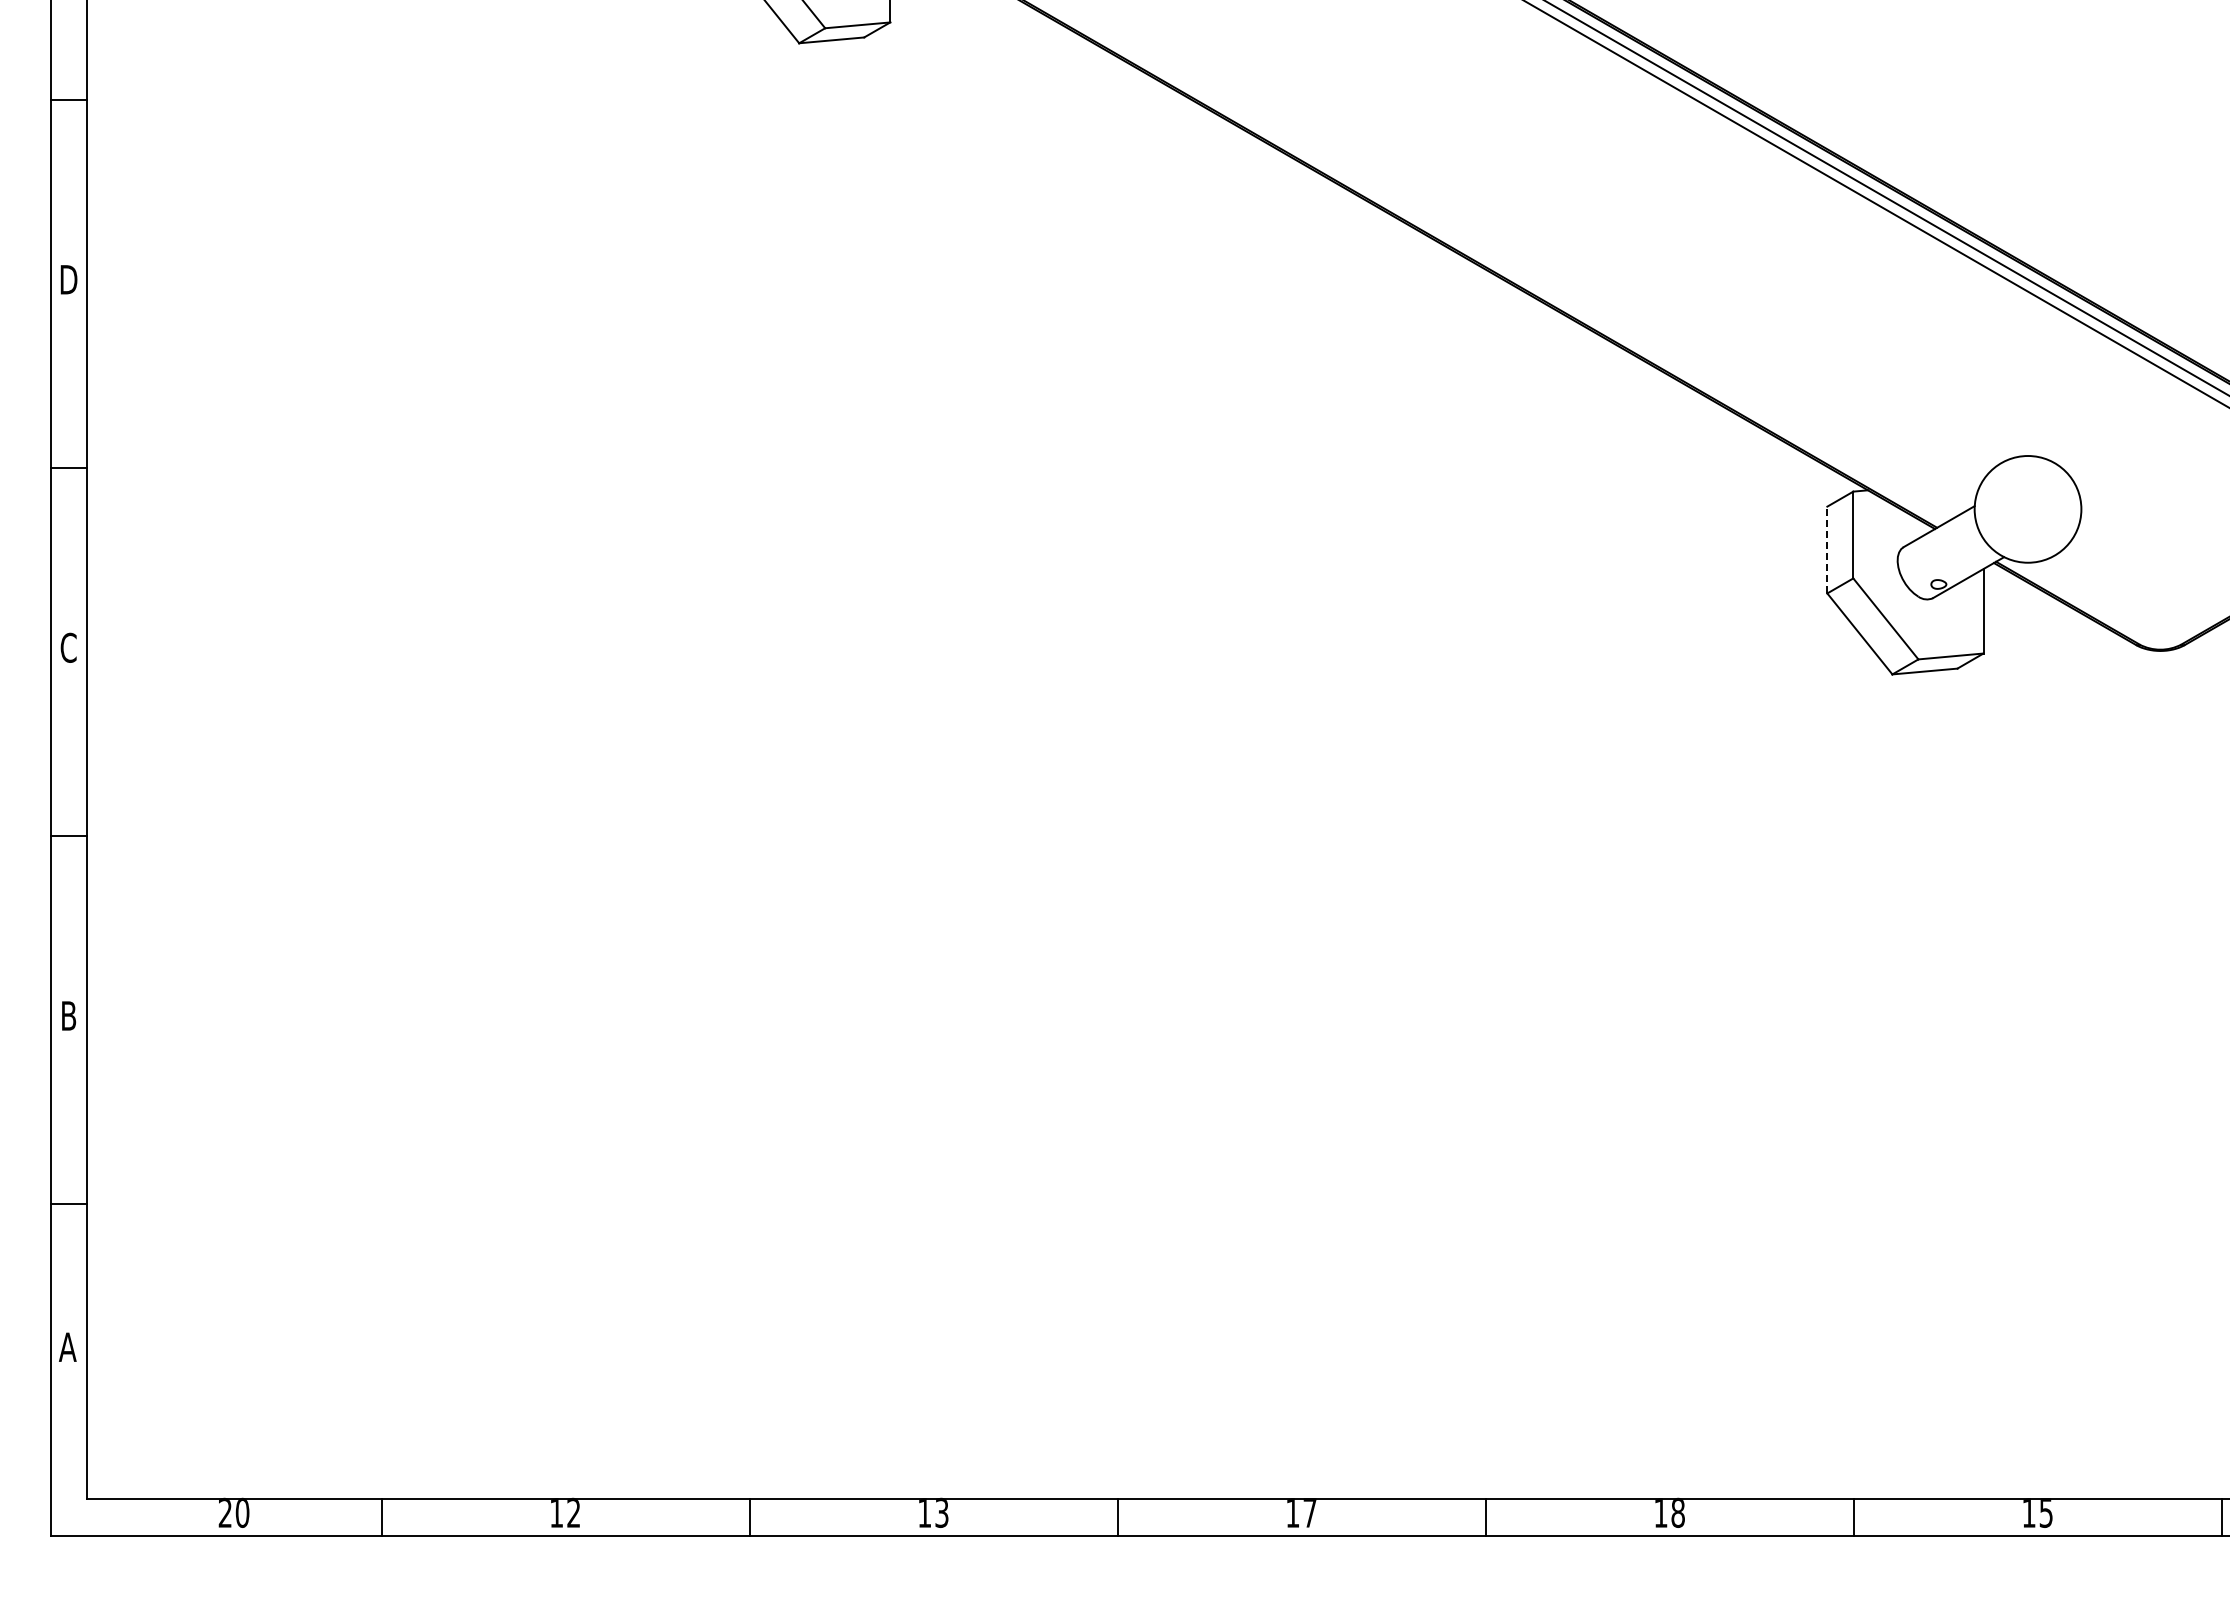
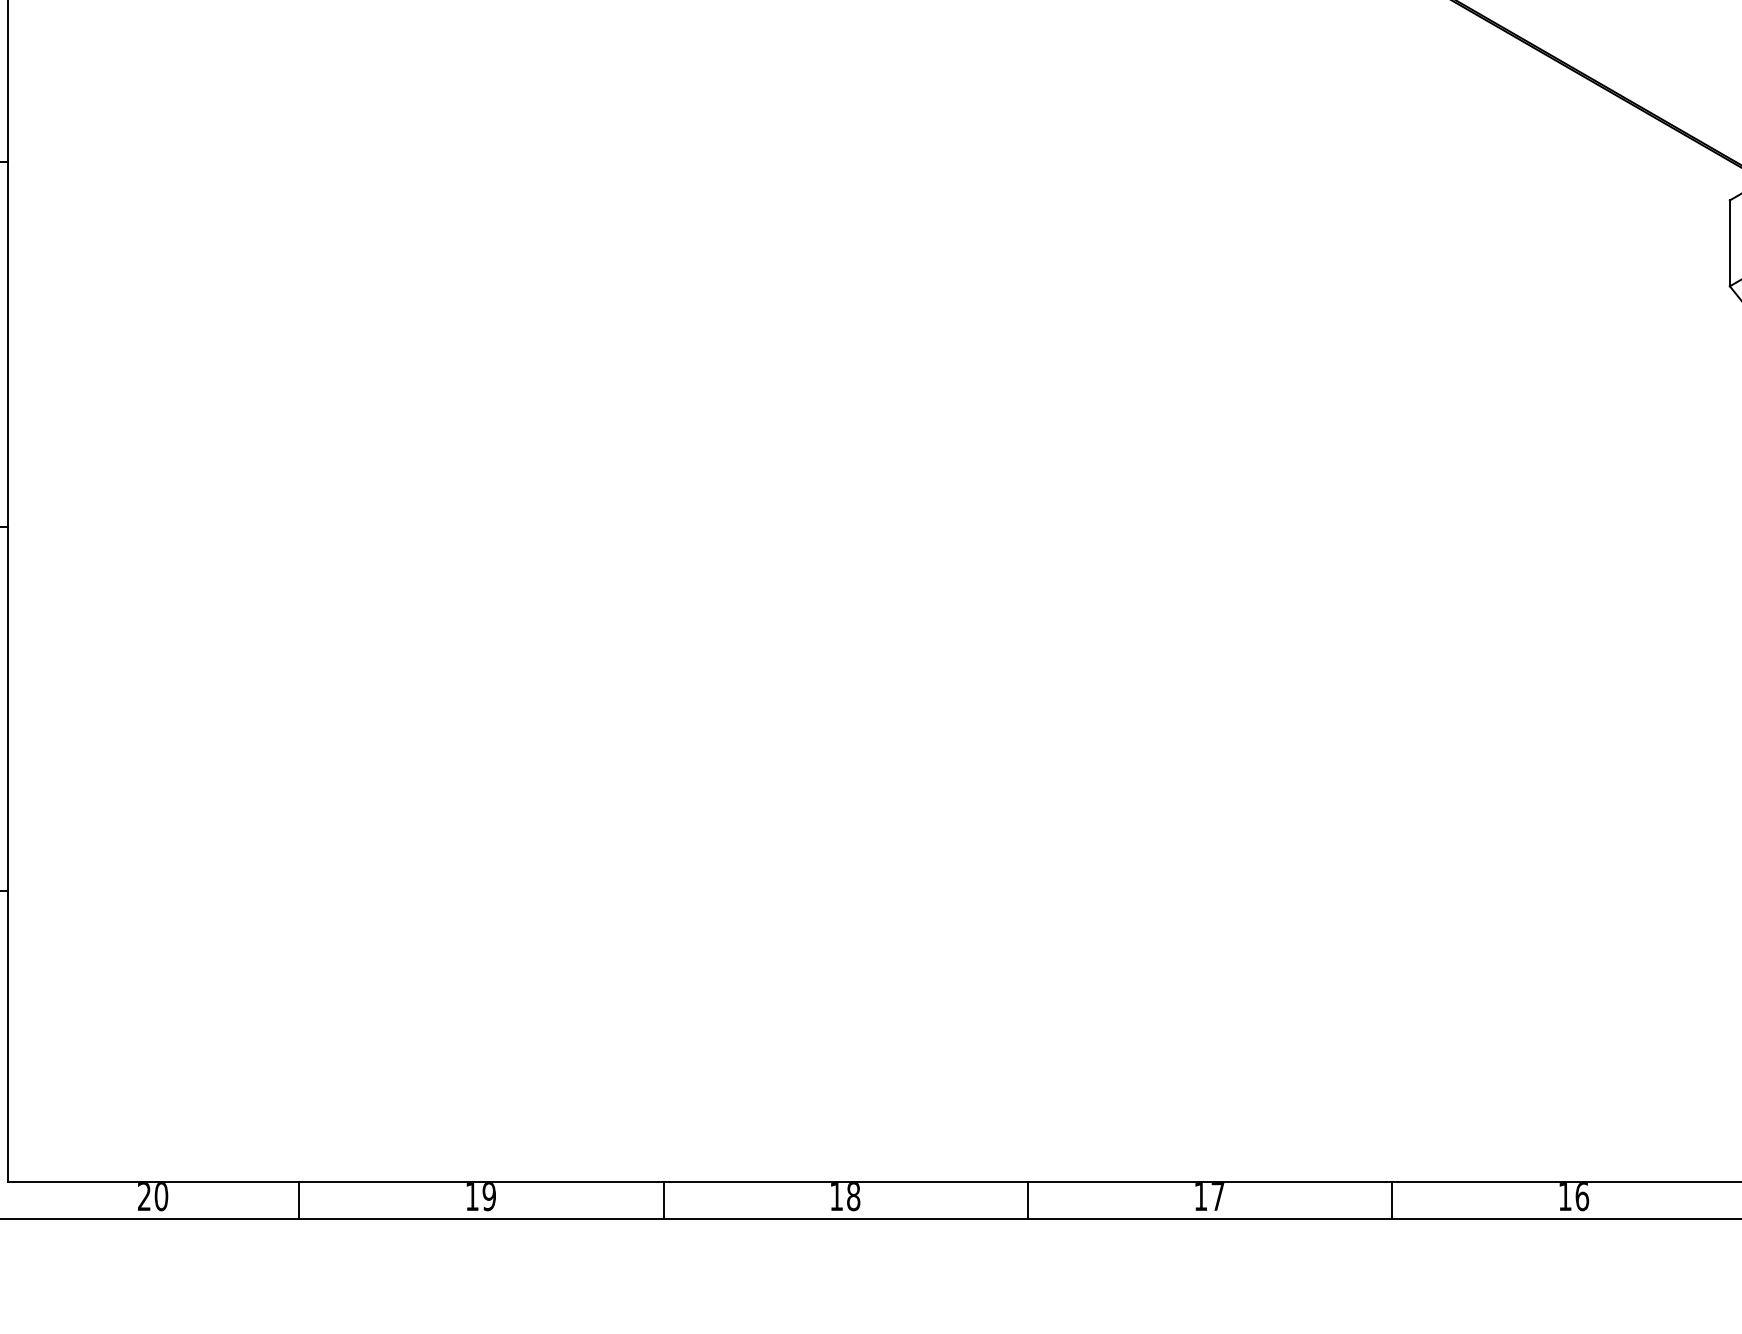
line: (1827, 549) -> (1730, 242), dashed -> solid
text: (941, 1512) -> (853, 1195), 13 -> 18
text: (1678, 1512) -> (1582, 1195), 18 -> 16
text: (573, 1513) -> (488, 1196), 12 -> 19

